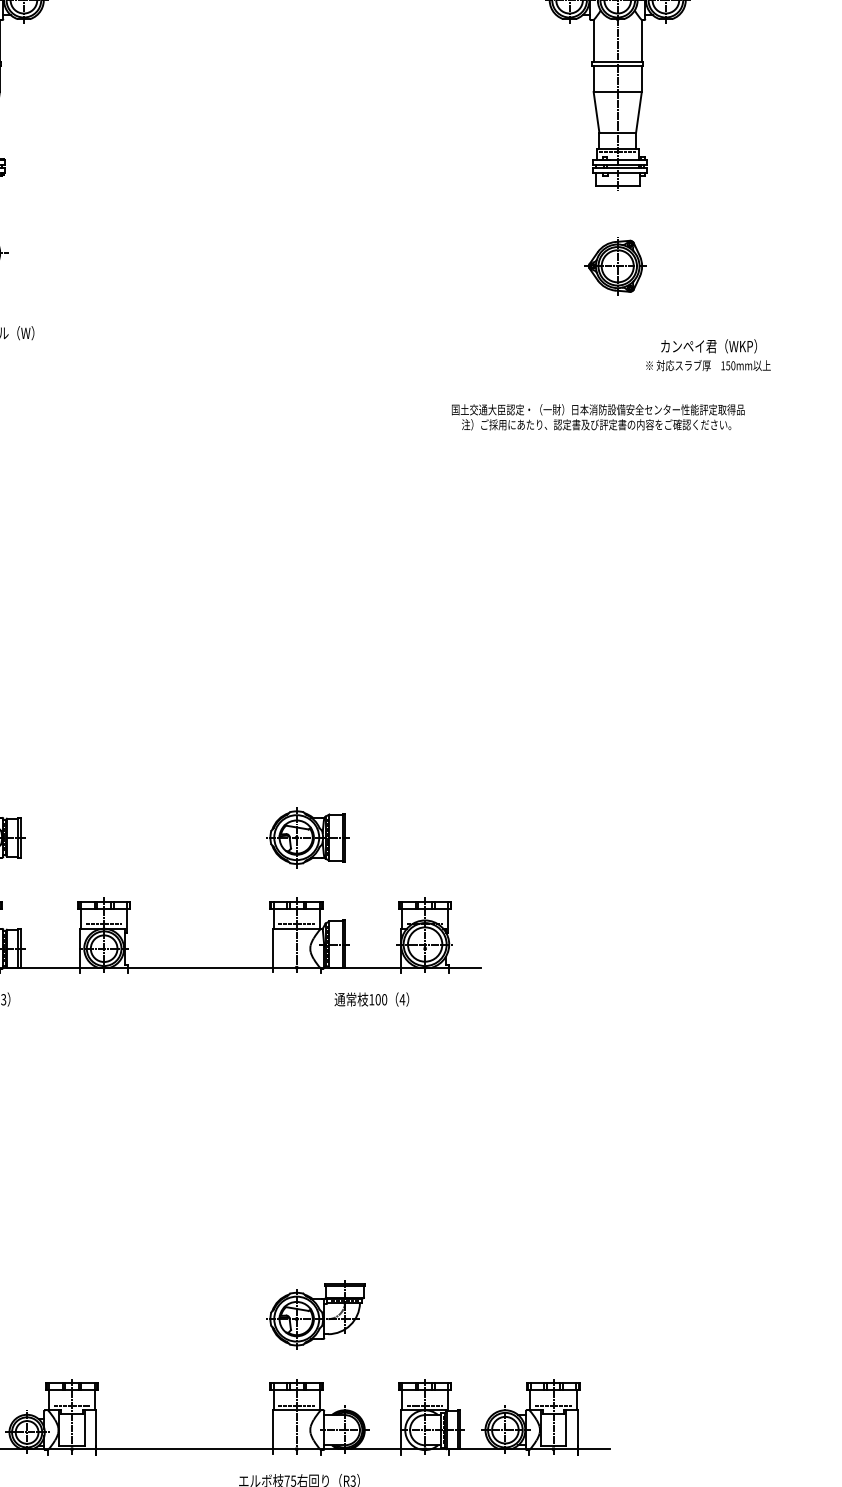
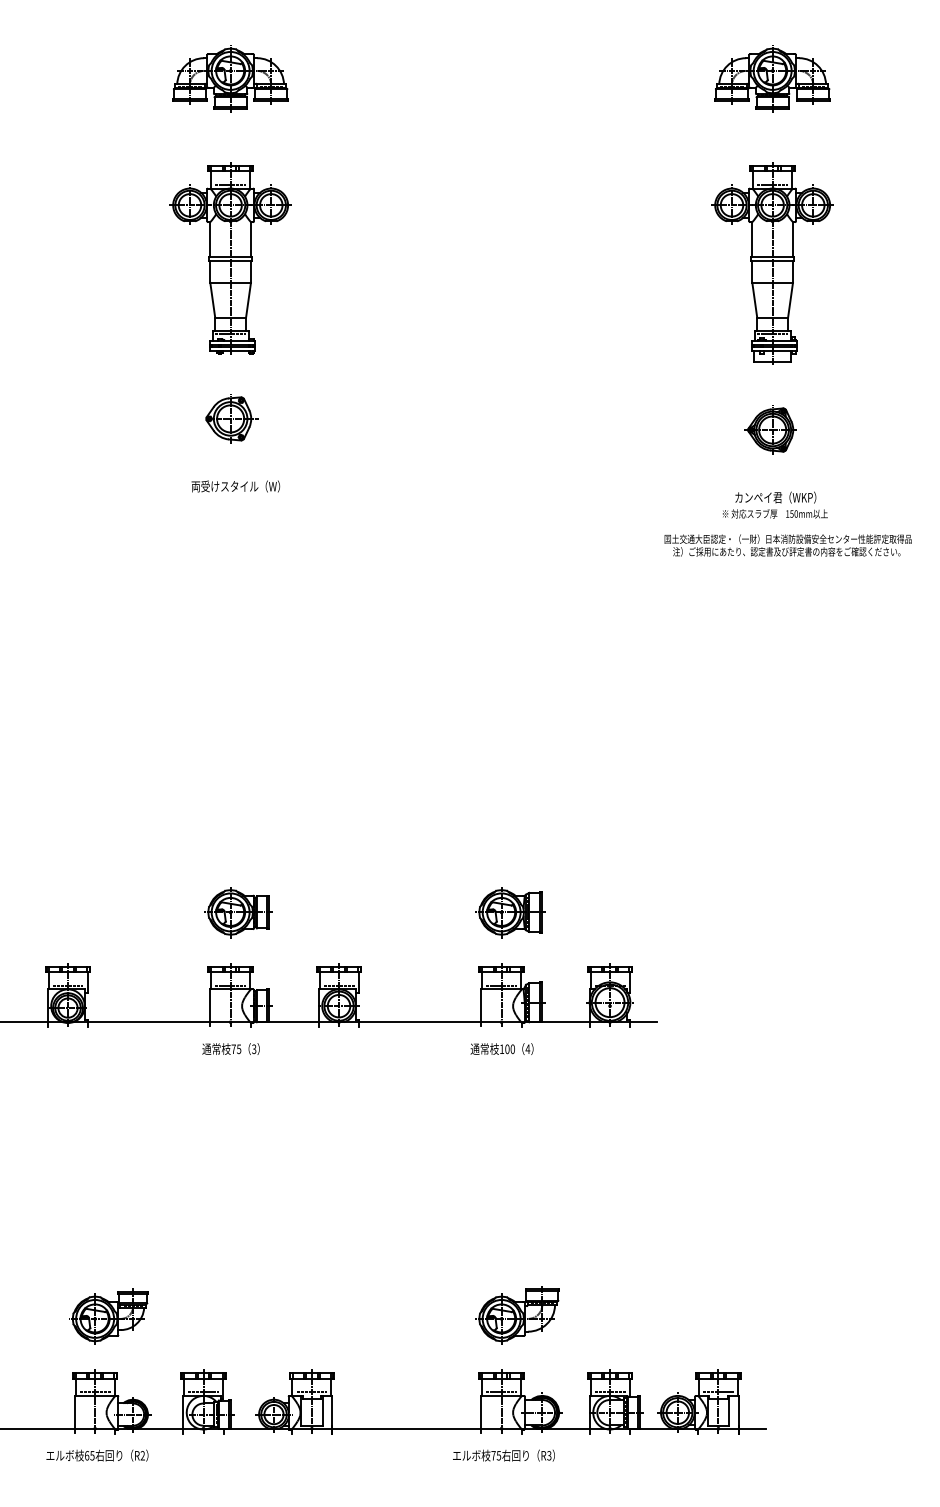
text: (707, 354) -> (774, 504), moved
text: (597, 417) -> (787, 545), moved
text: (371, 998) -> (501, 1048), moved

